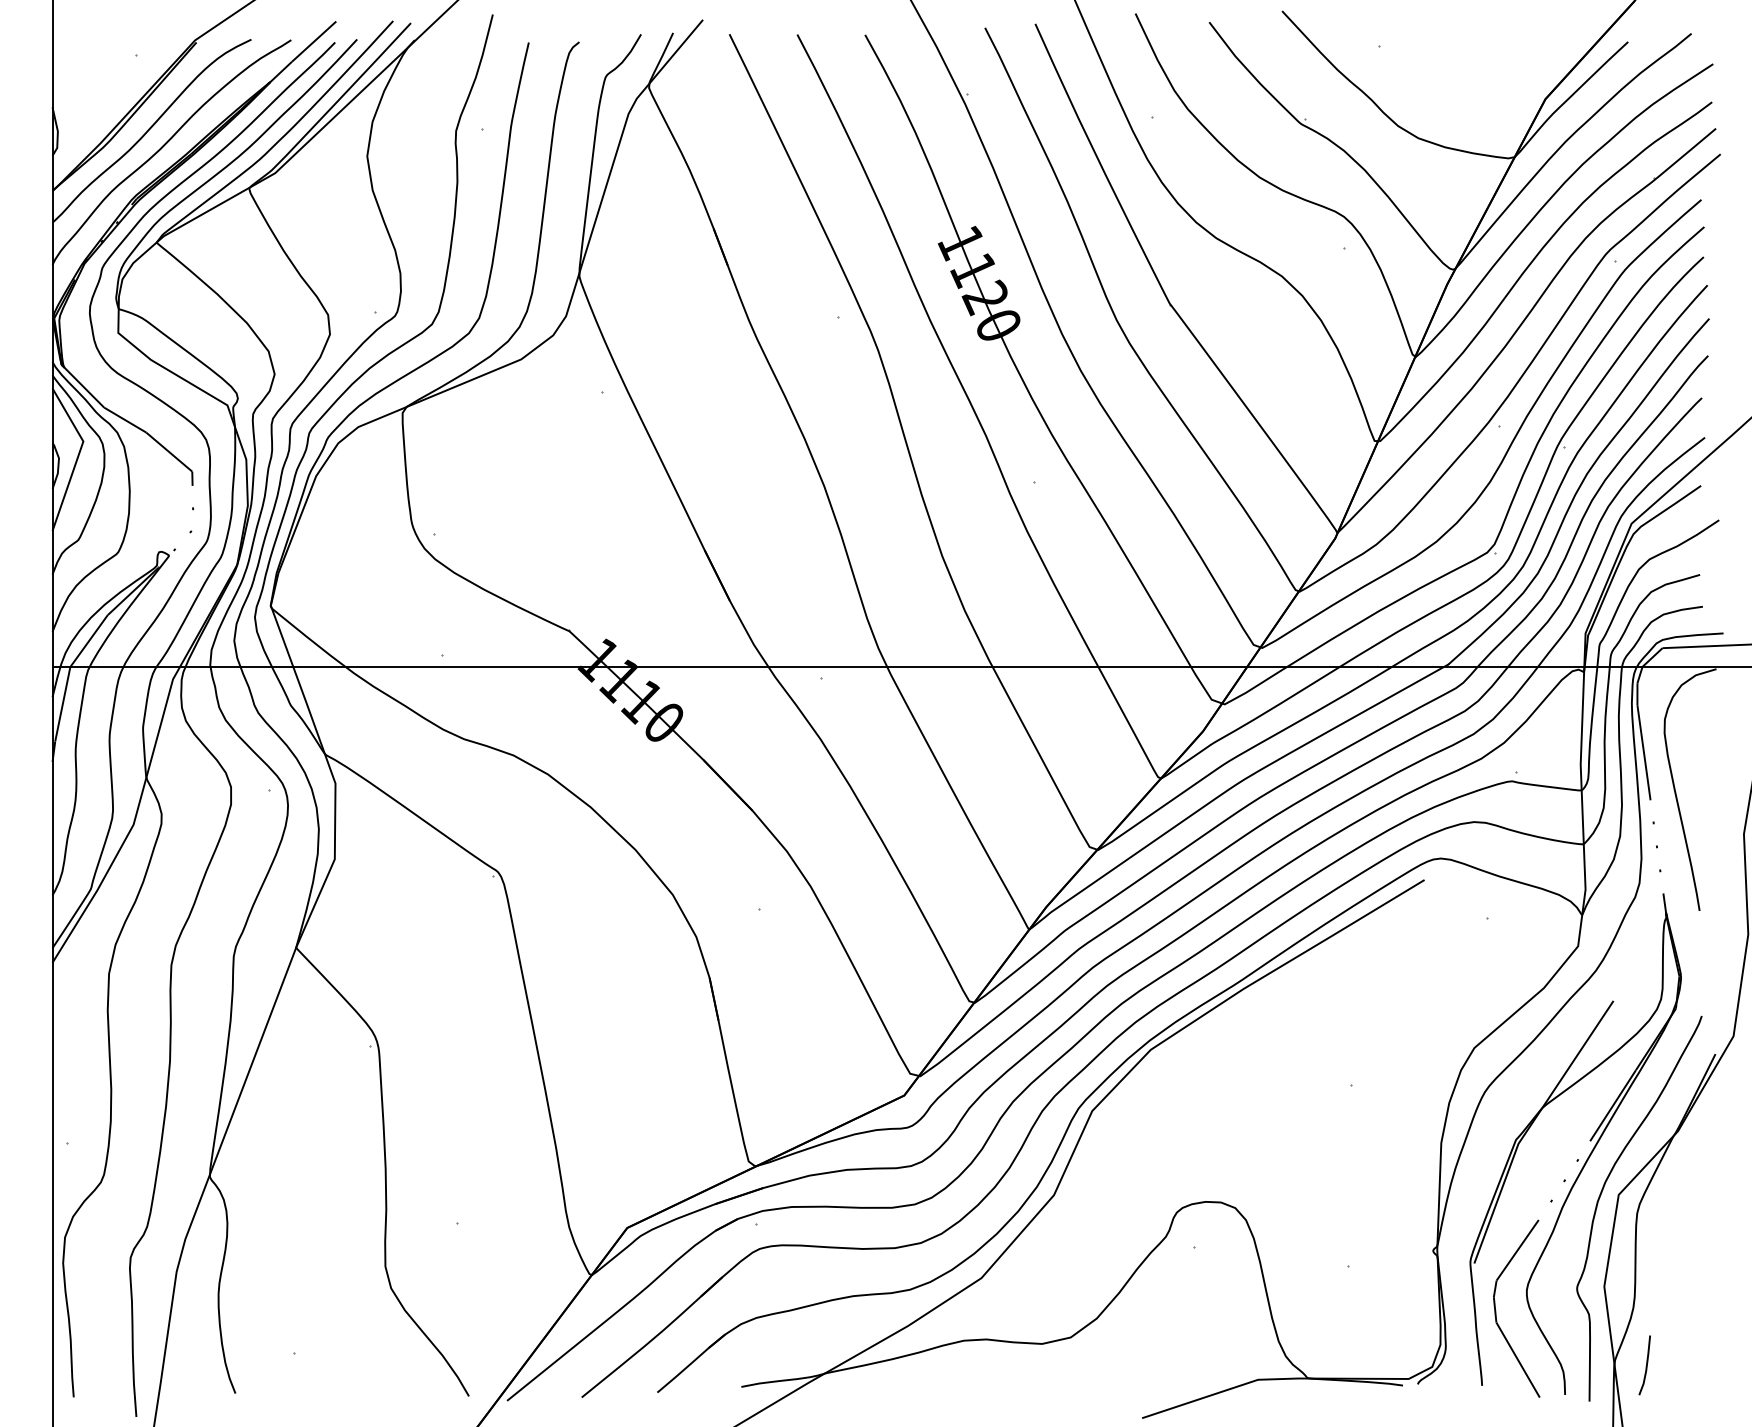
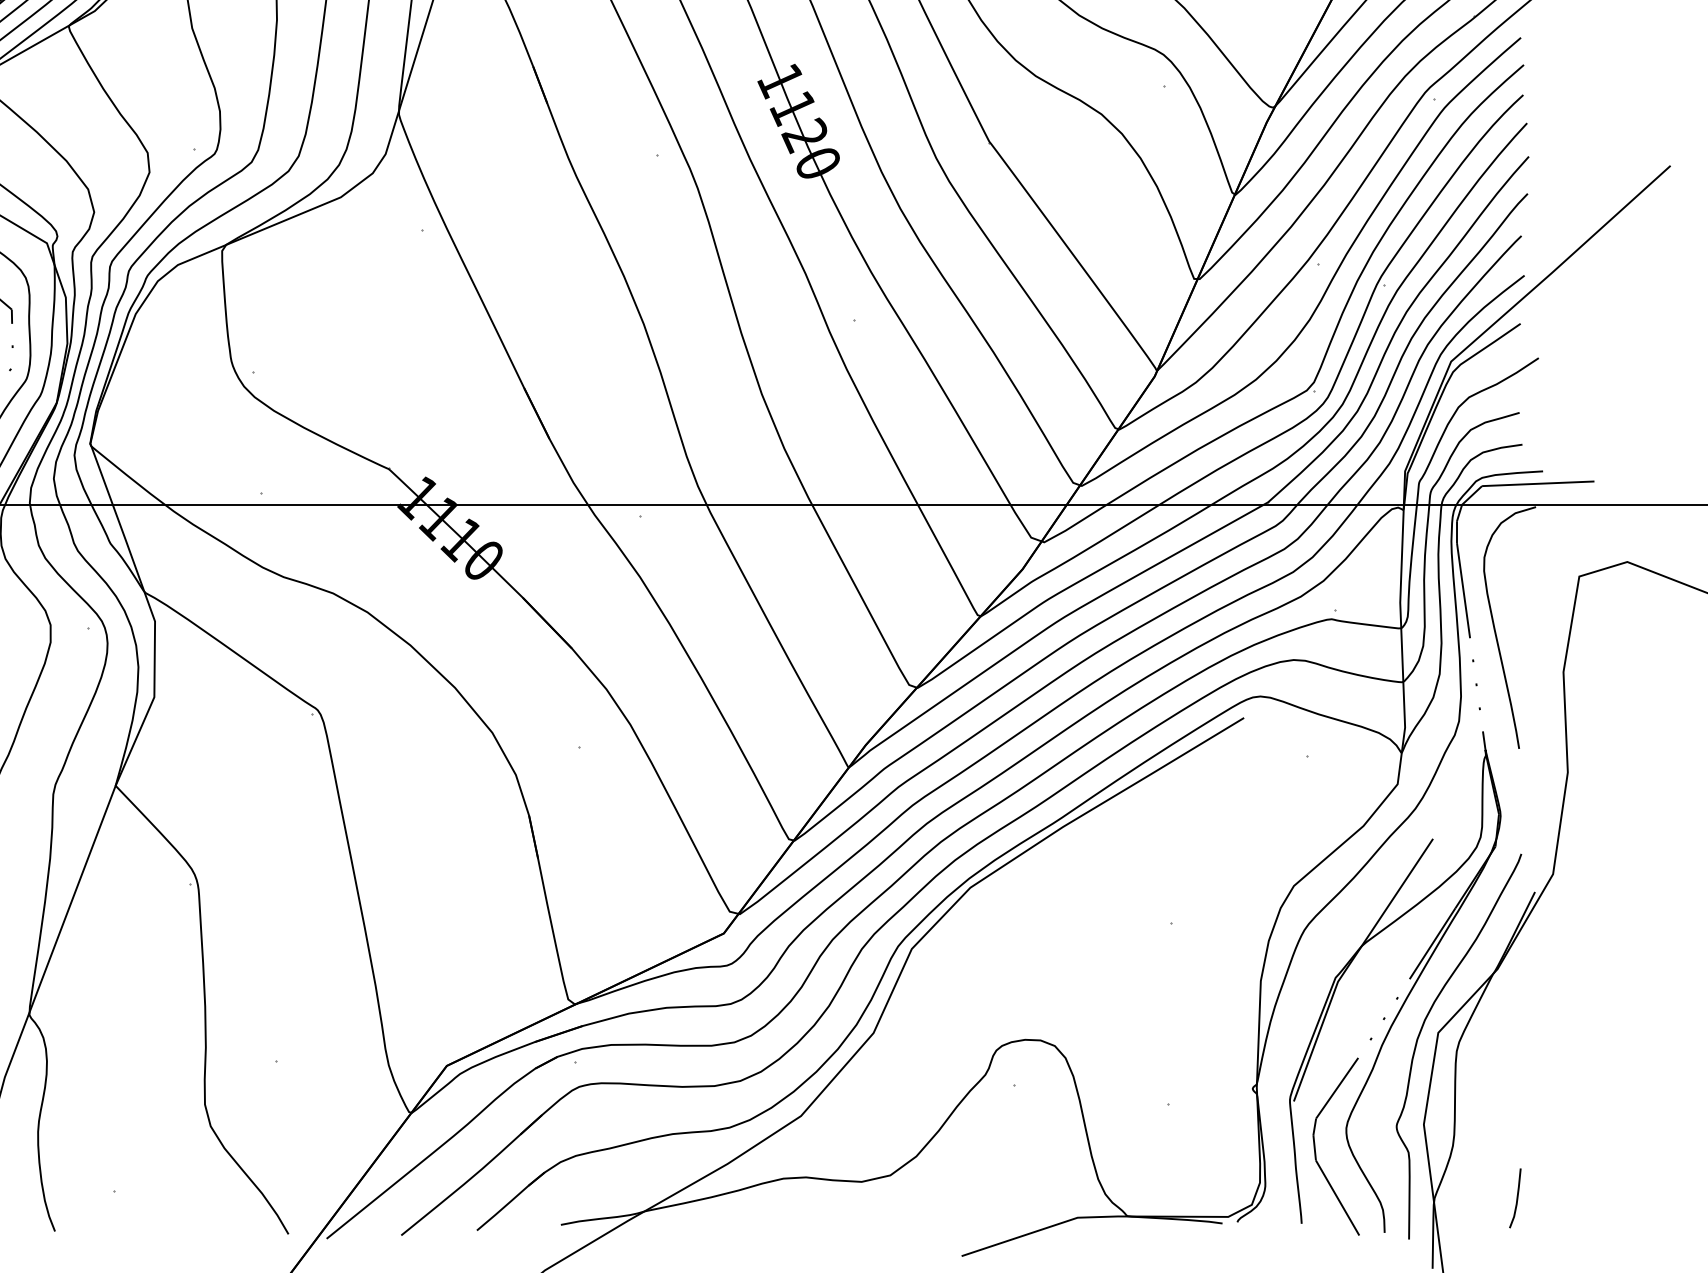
line: (1645, 1366) -> (1516, 1199), moved

